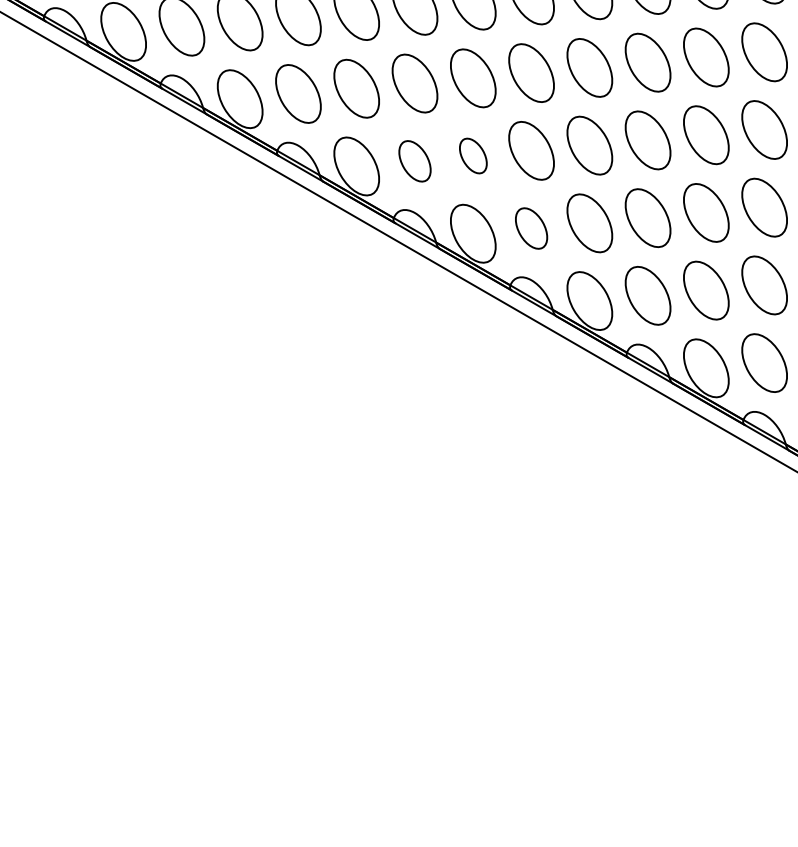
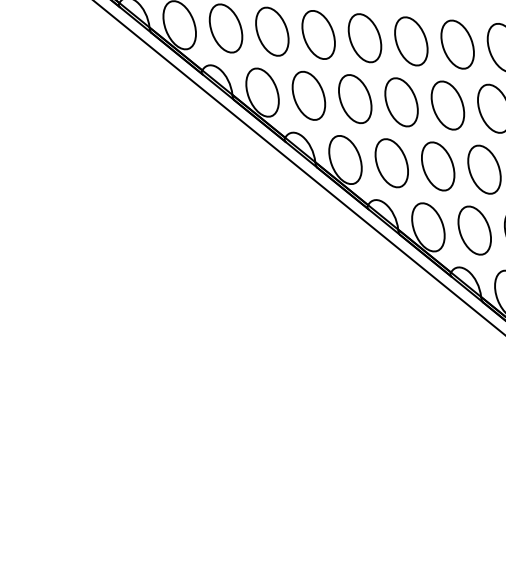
part: (473, 155) -> (438, 166), size x1.67
part: (414, 161) -> (391, 163), size x1.43
part: (531, 228) -> (474, 230), size x1.43

